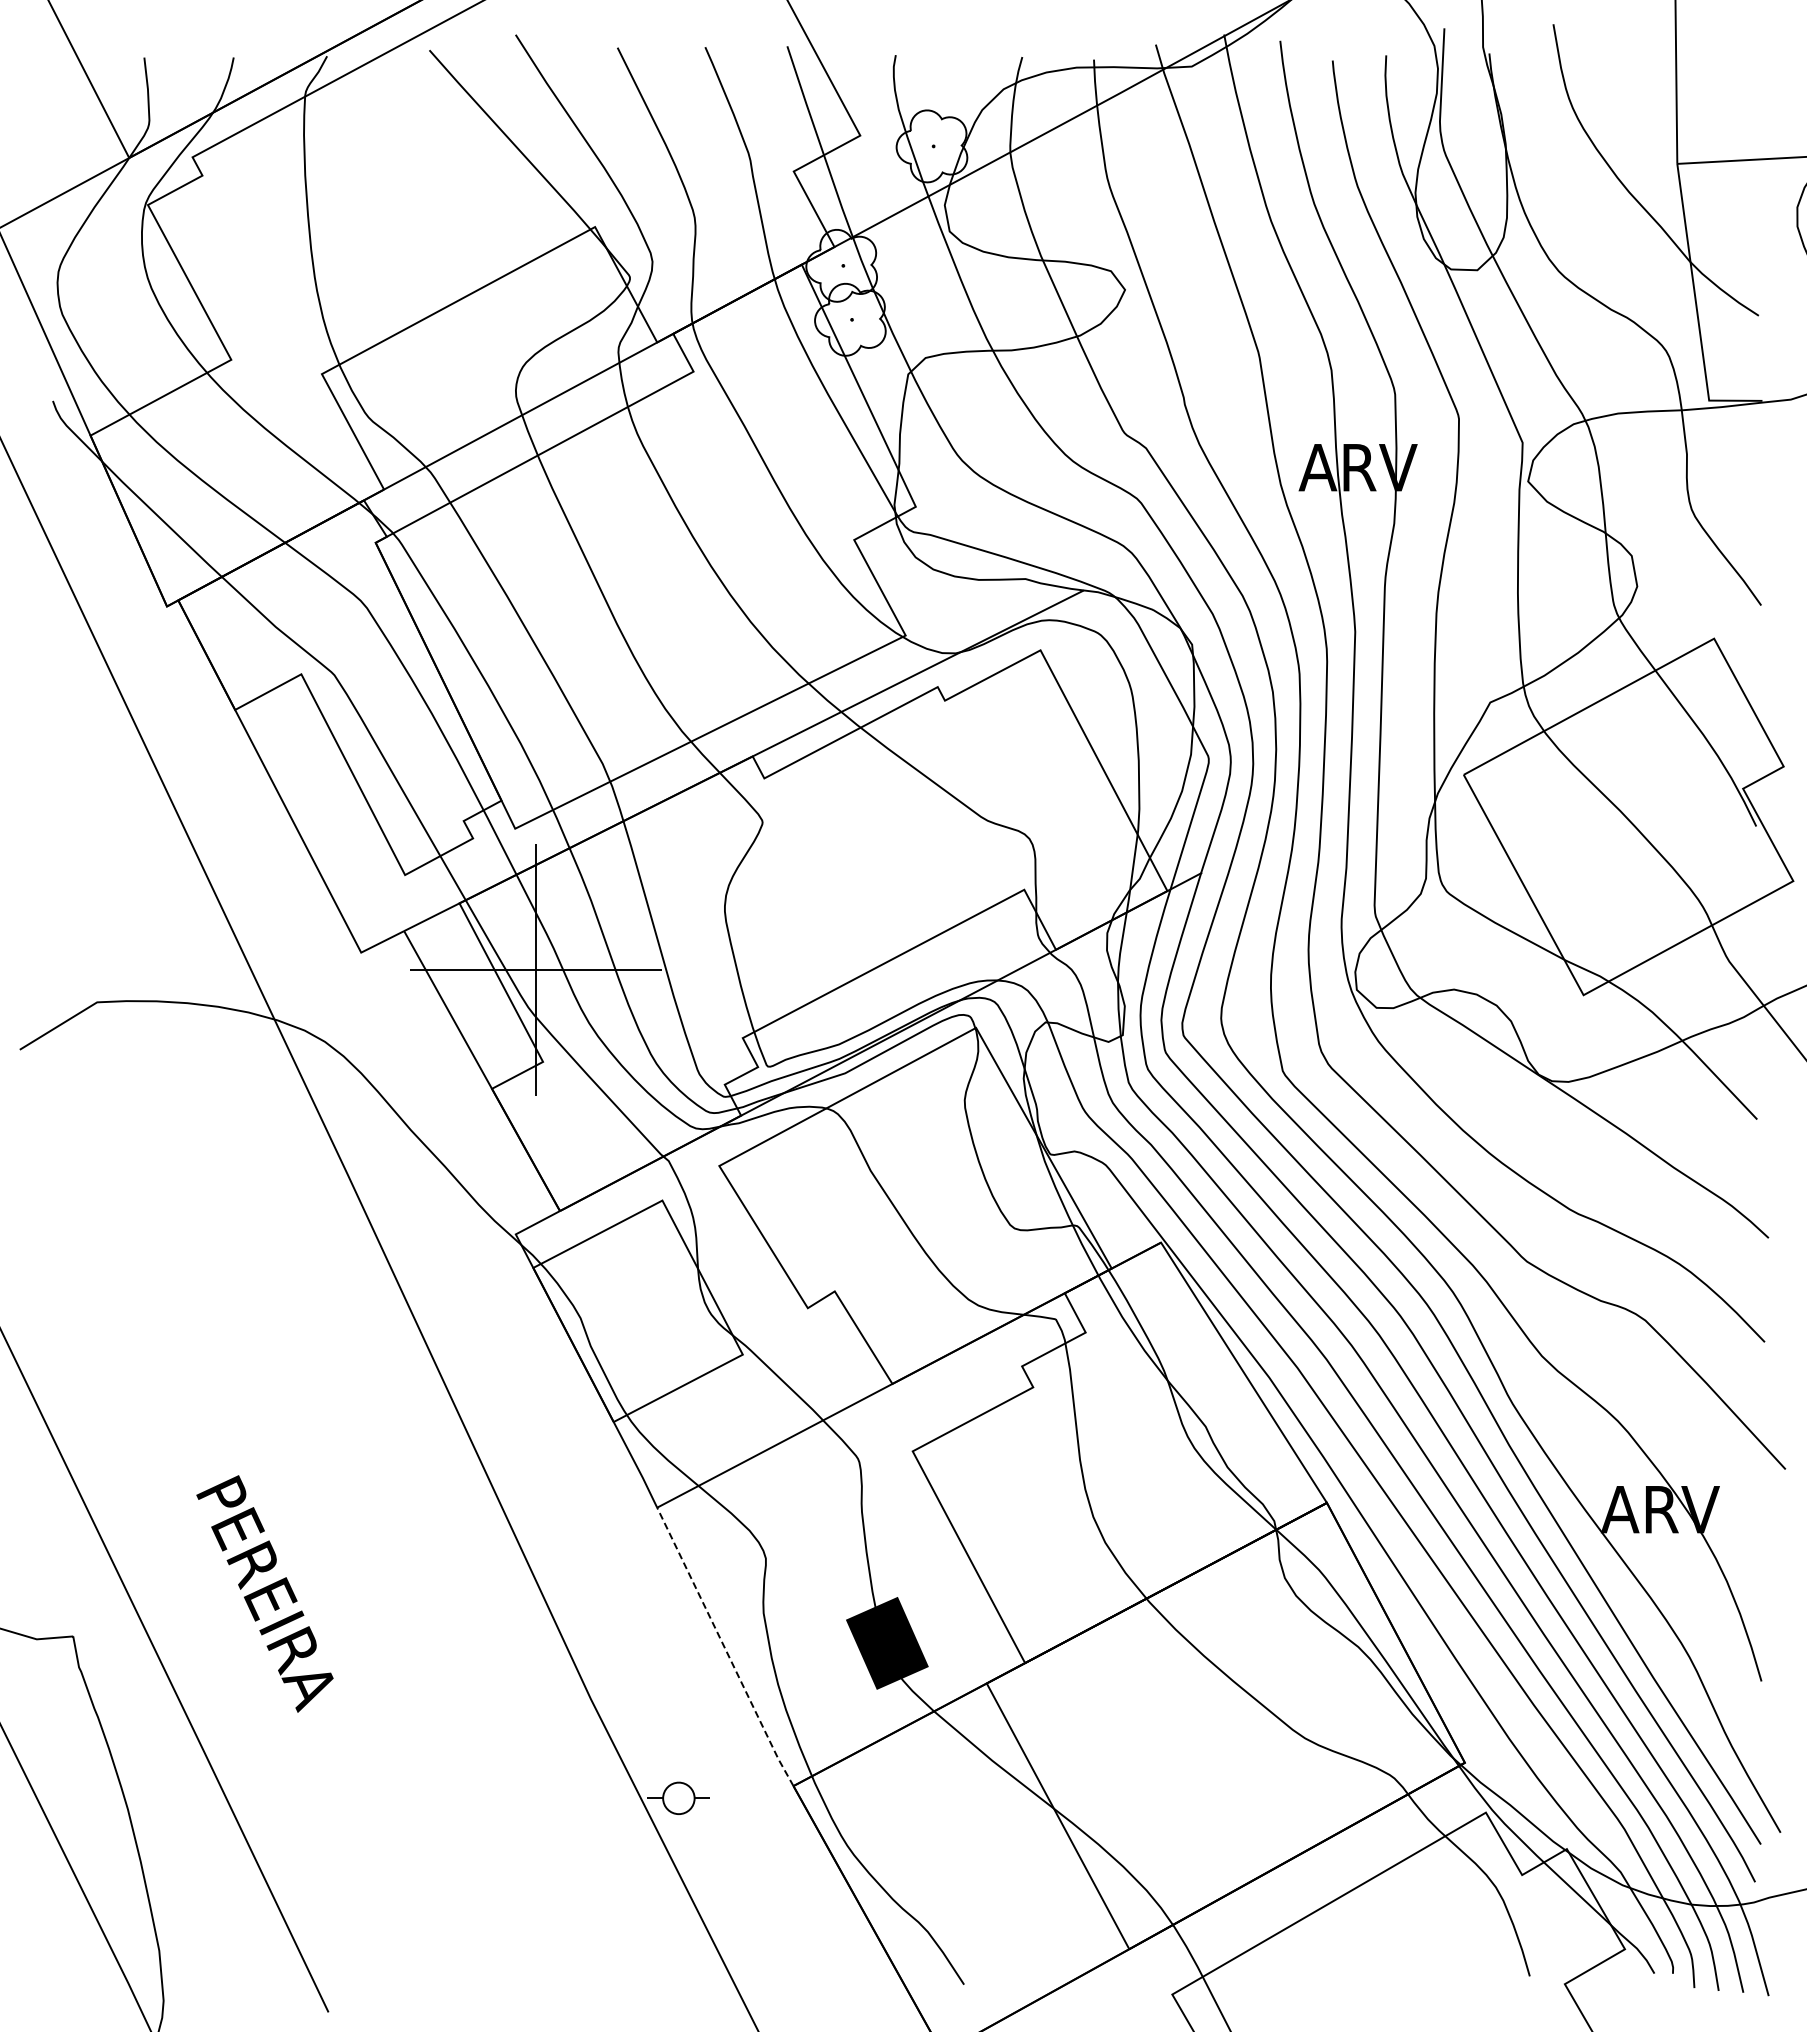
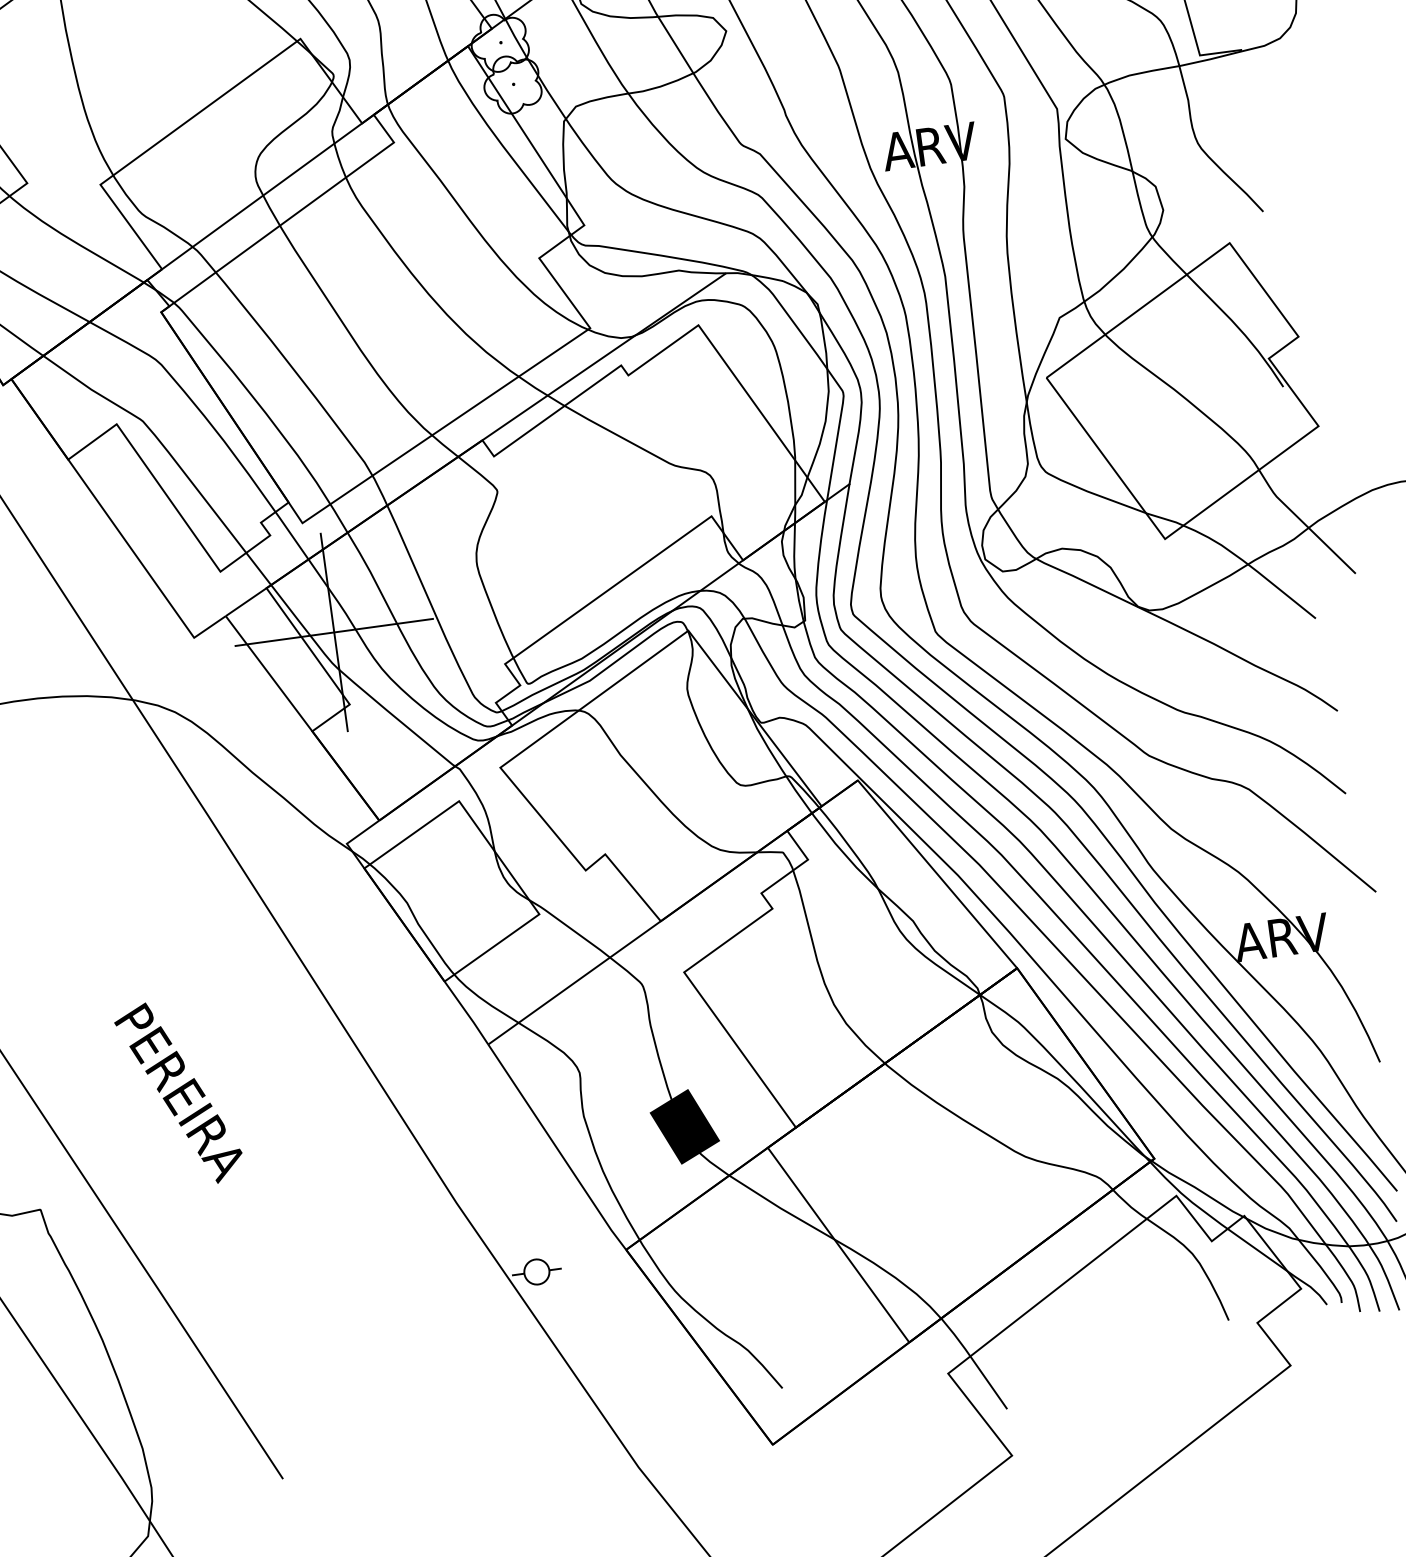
text: (264, 1593) -> (178, 1093), moved
line: (724, 1647) -> (556, 1147), dashed -> solid

